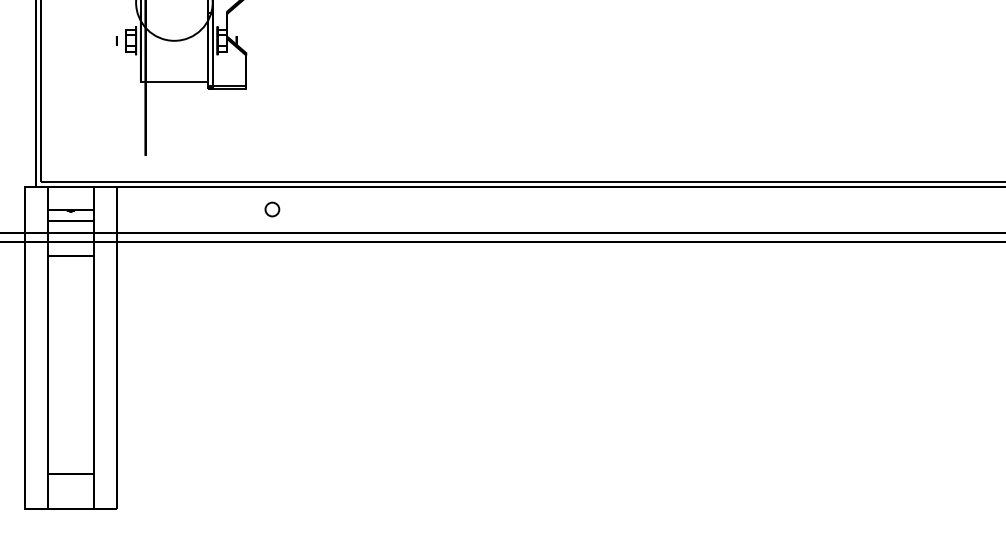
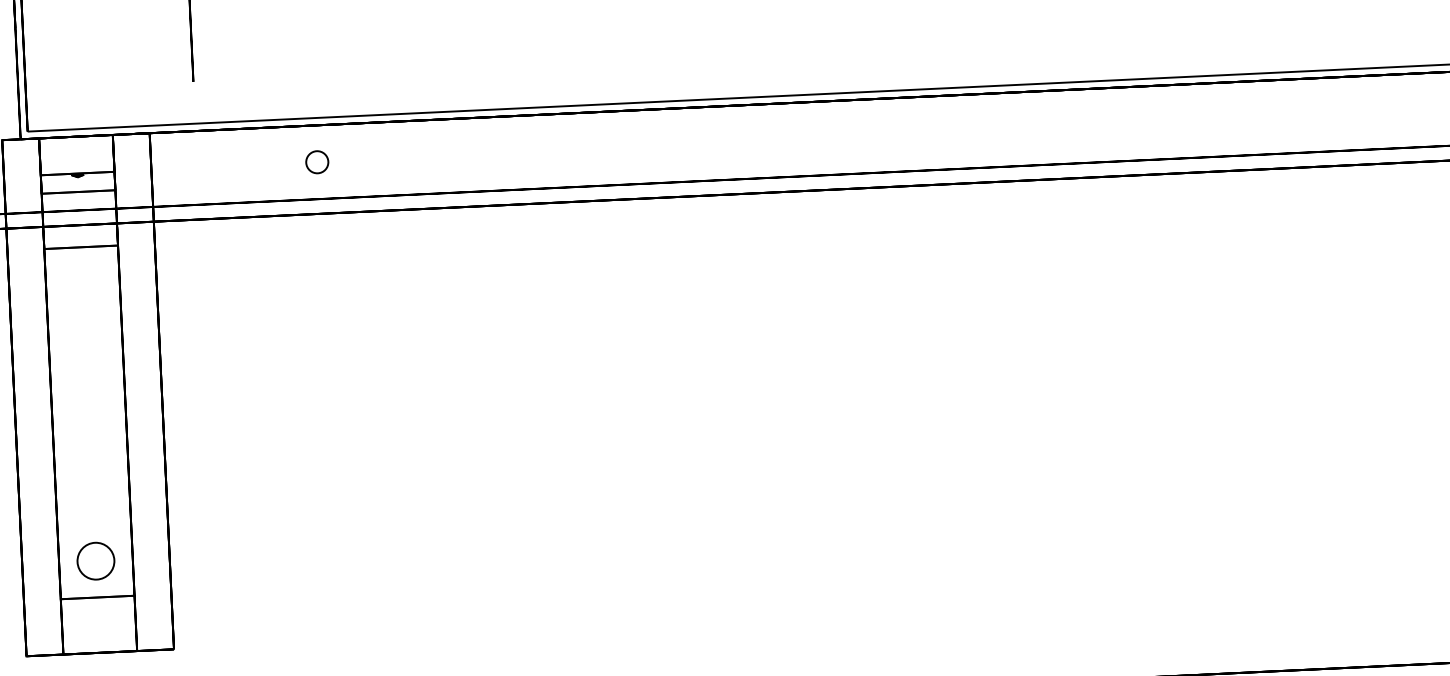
circle: (272, 209) -> (317, 162), moved
circle: (70, 451) -> (95, 561), added

